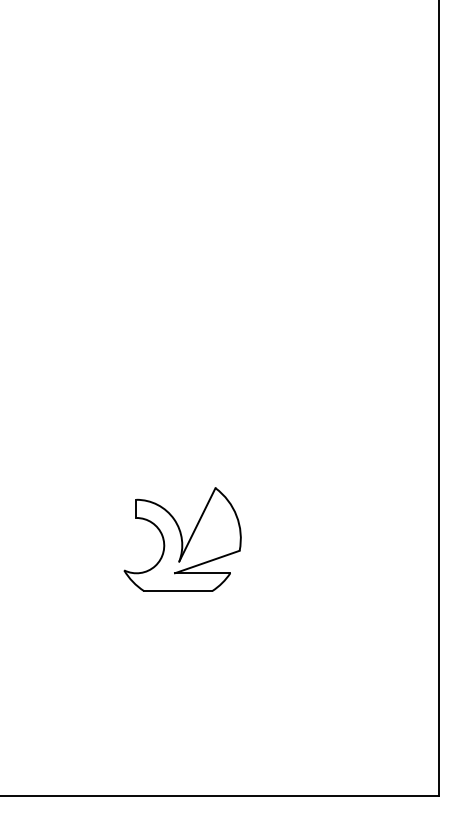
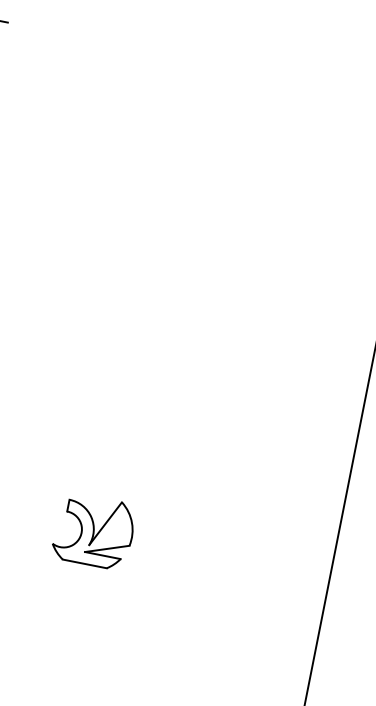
part: (182, 539) -> (94, 531), size x0.7

